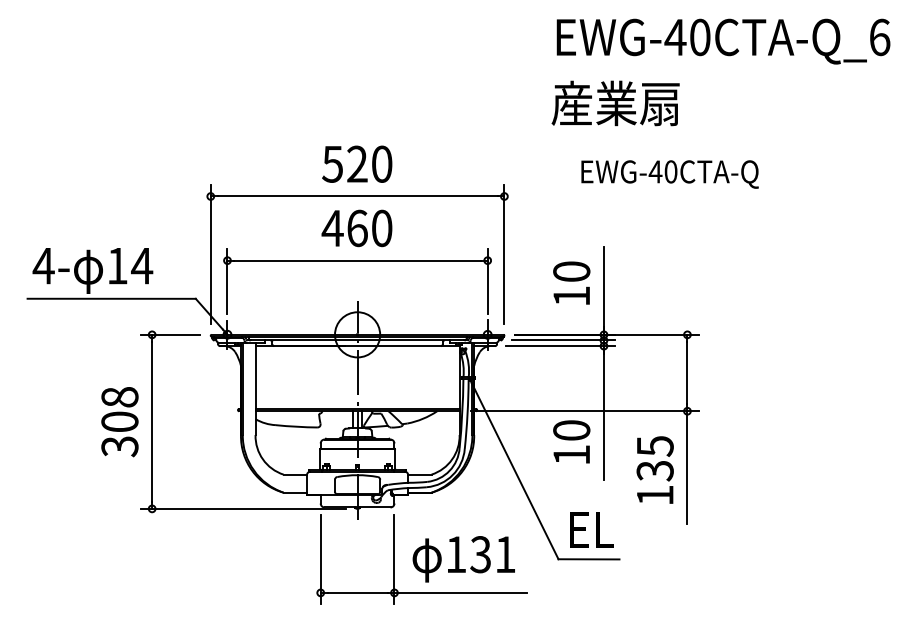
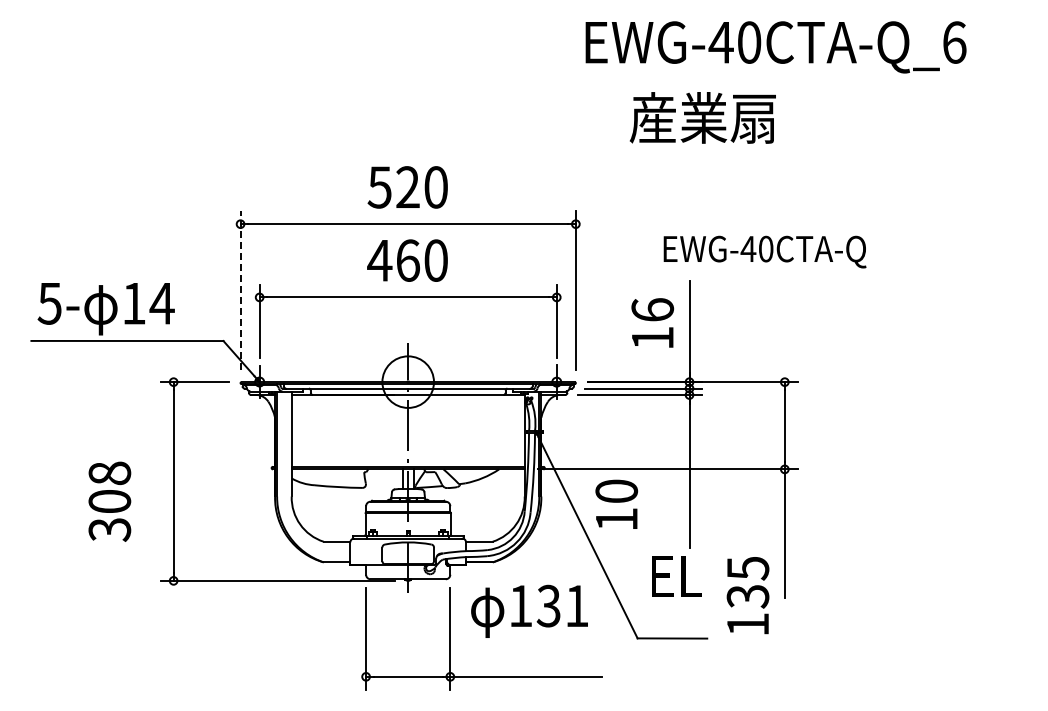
text: (723, 41) -> (775, 47), moved
text: (669, 173) -> (764, 251), moved
line: (210, 254) -> (240, 290), solid -> dashed
text: (43, 265) -> (49, 303), 4- -> 5-
text: (571, 271) -> (652, 309), 10 -> 16
text: (119, 421) -> (109, 501), moved
text: (571, 441) -> (616, 503), moved
text: (654, 470) -> (747, 595), moved
text: (591, 529) -> (676, 576), moved
text: (463, 558) -> (529, 610), moved

